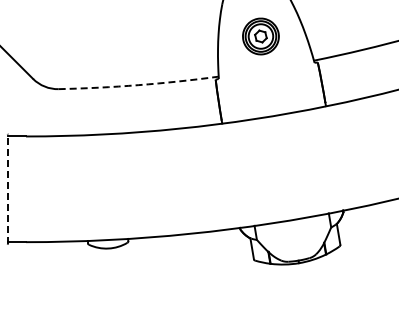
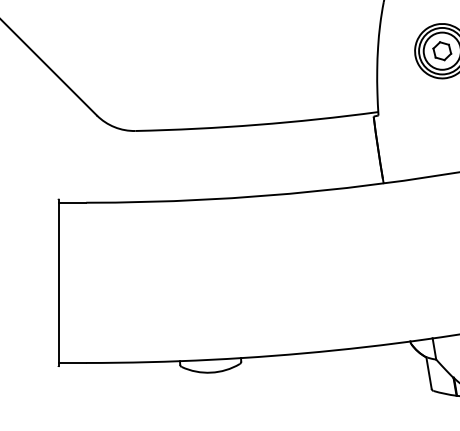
arc: (138, 85) -> (256, 125), dashed -> solid
line: (7, 189) -> (58, 283), dashed -> solid

